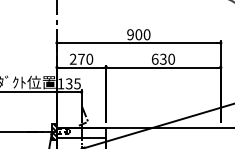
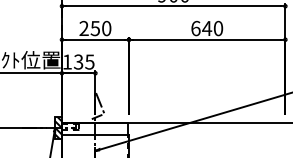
text: (81, 58) -> (95, 27), 270 -> 250
text: (162, 58) -> (205, 27), 630 -> 640

